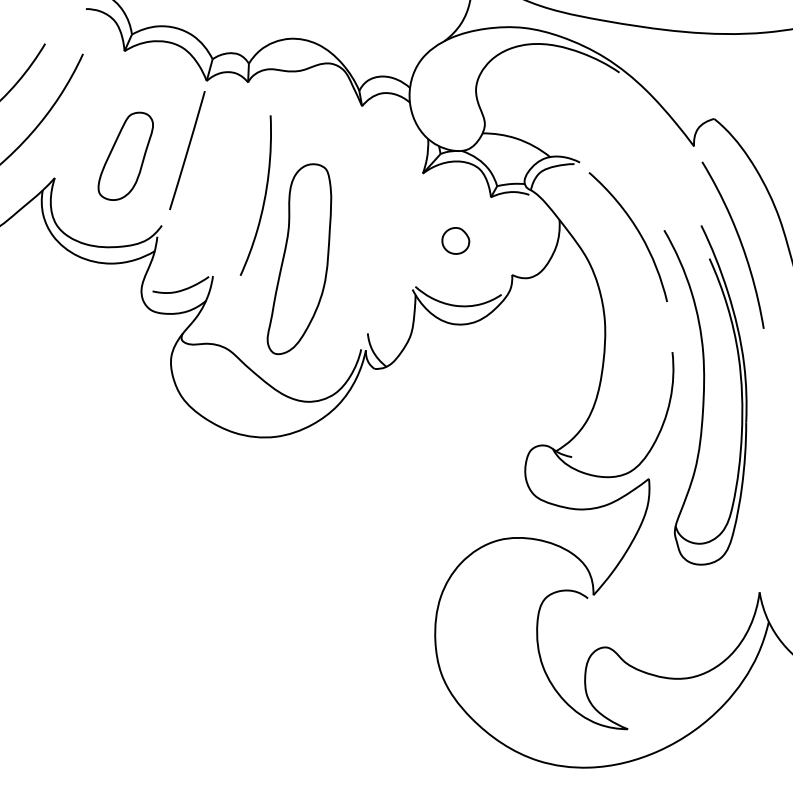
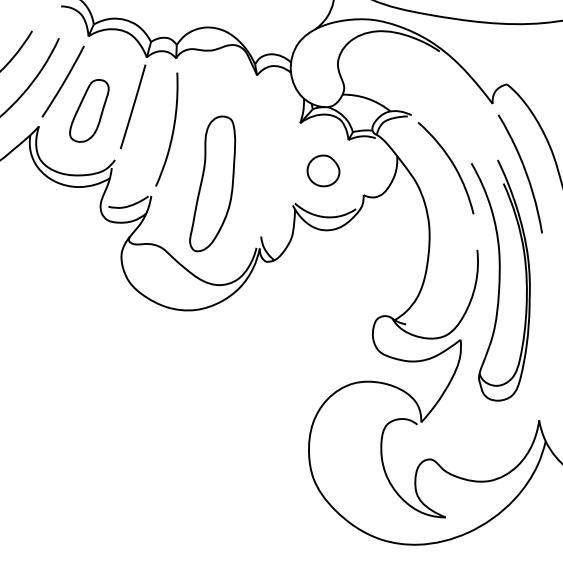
curve: (89, 115) -> (63, 81), added
curve: (263, 199) -> (172, 132), moved
part: (455, 240) -> (323, 170), size x1.67

